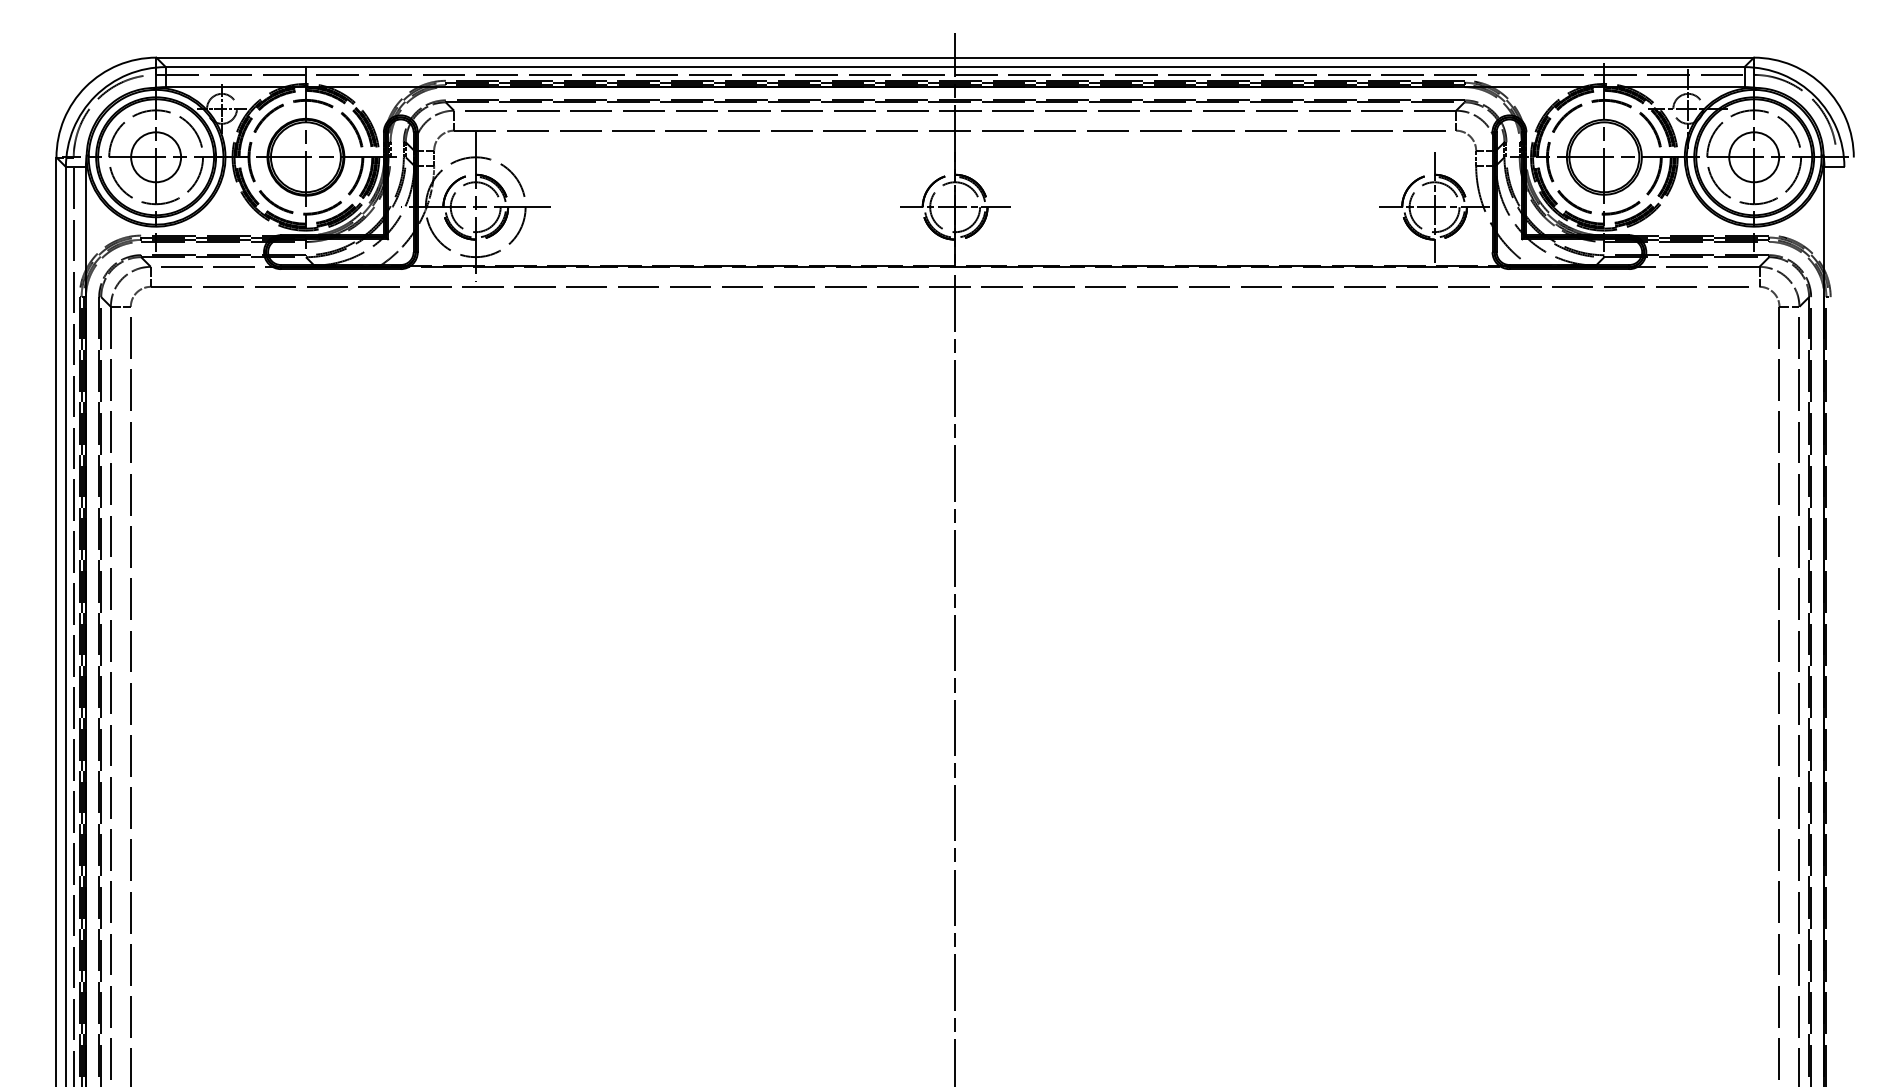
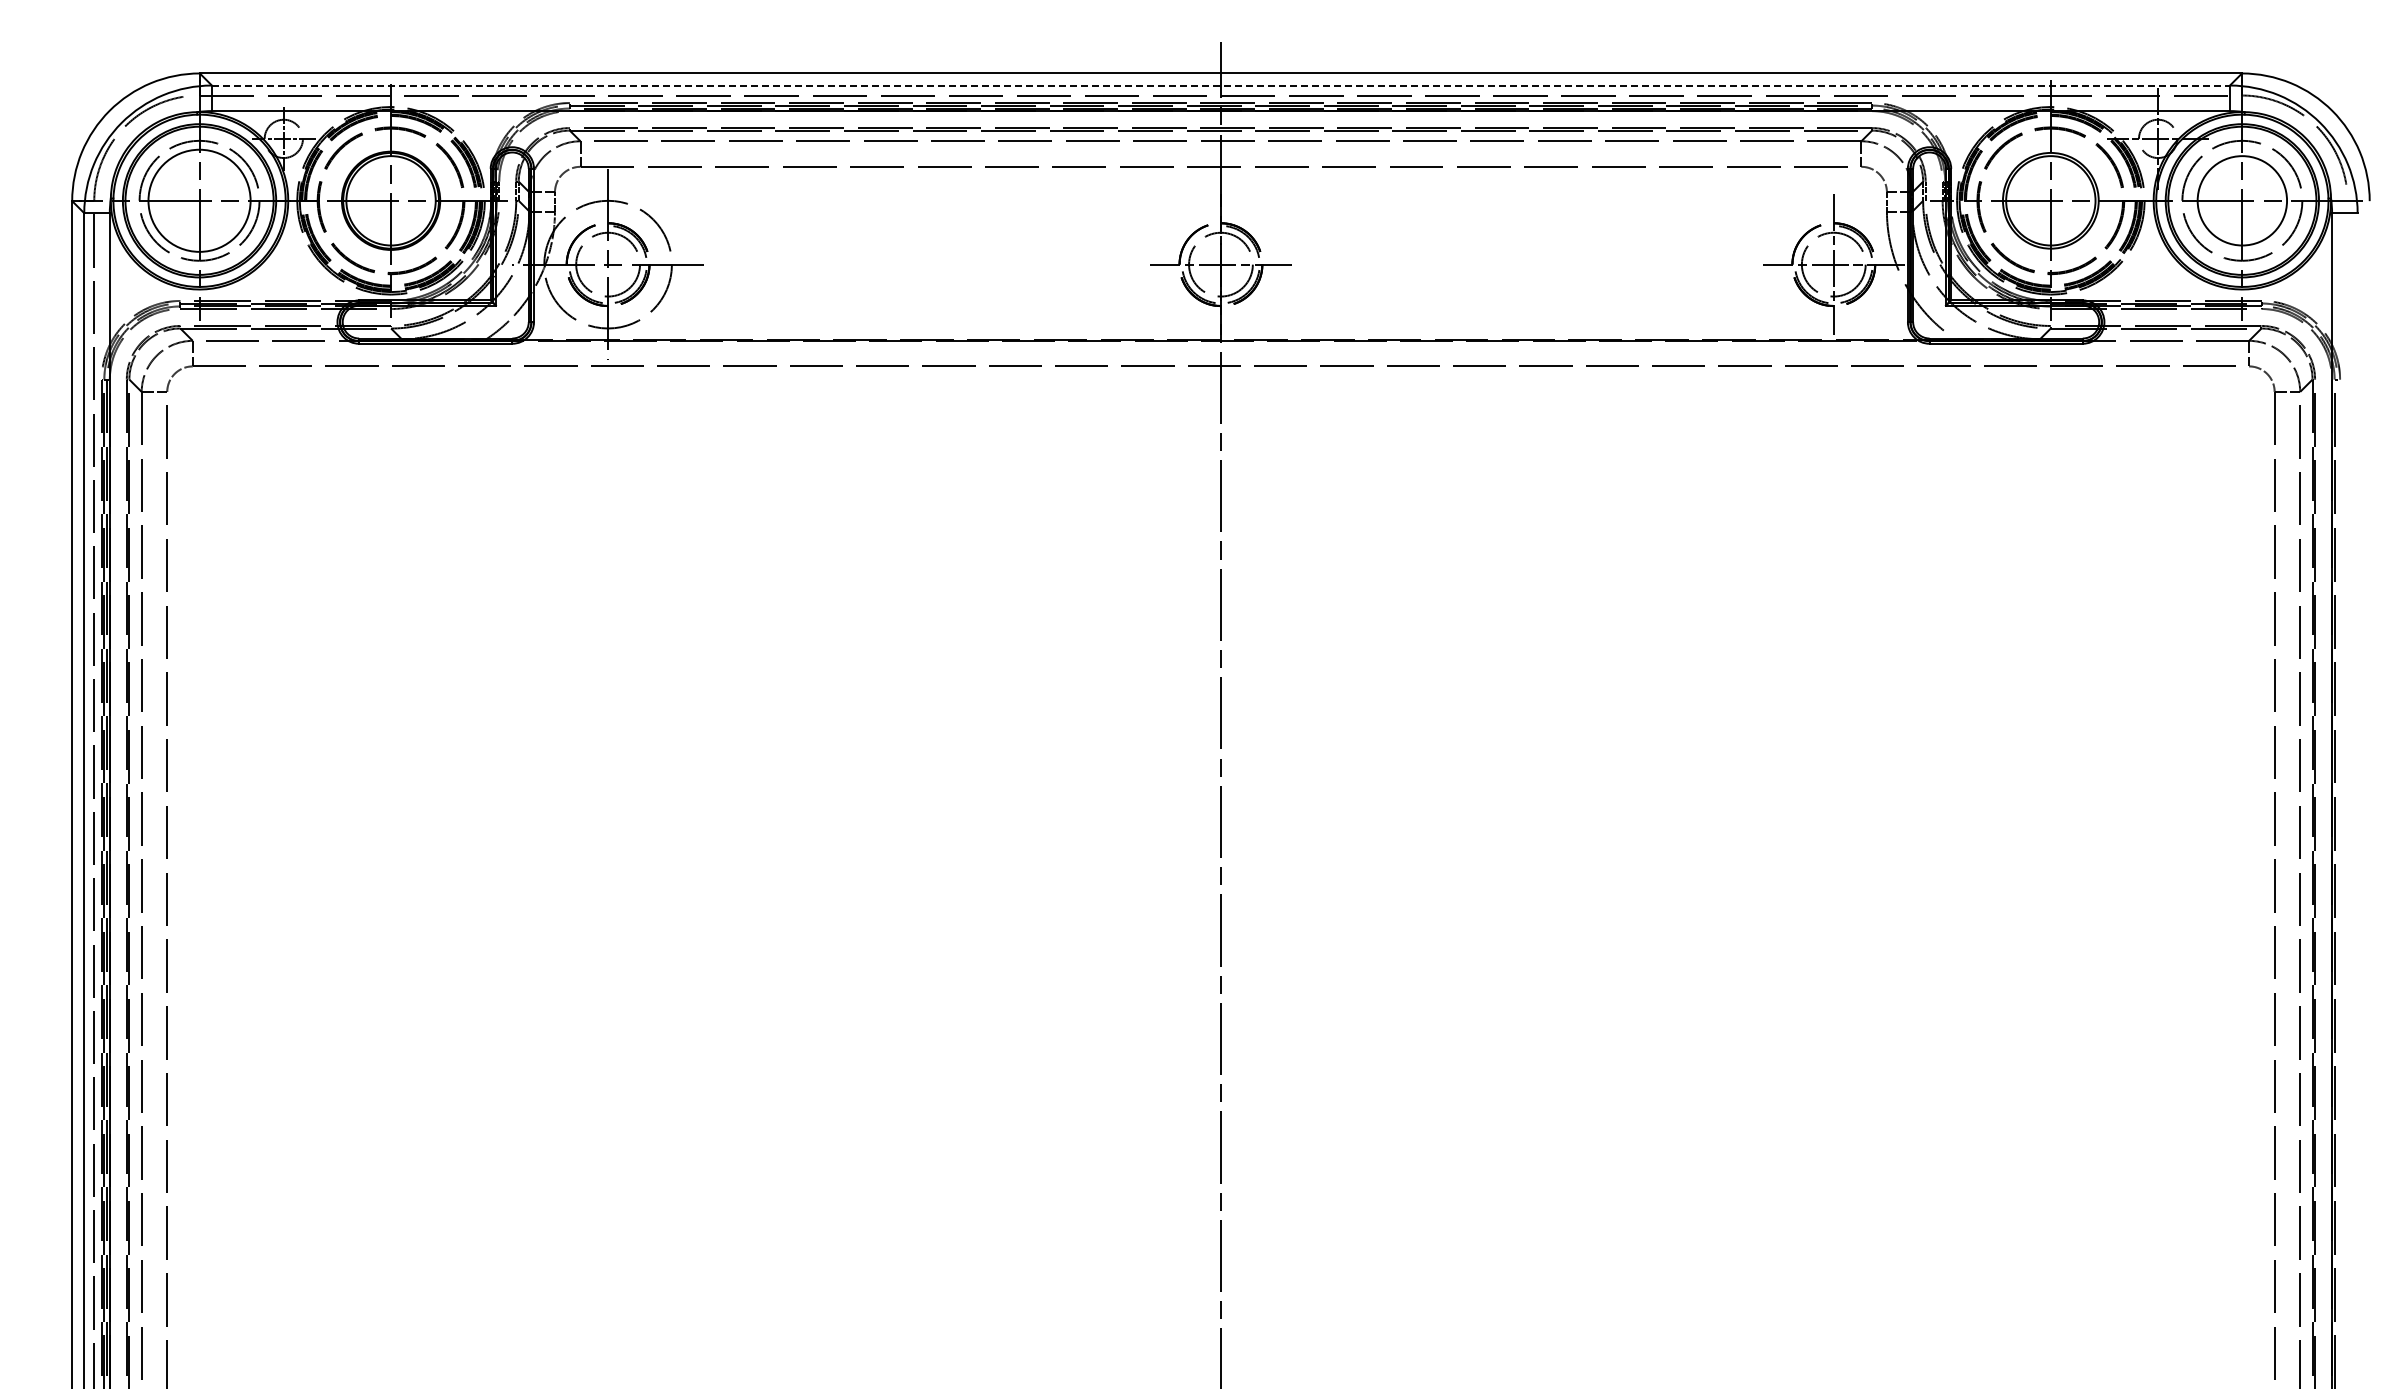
line: (955, 67) -> (1221, 85), solid -> dashed
circle: (156, 157) -> (199, 200), size x1.6
circle: (1754, 157) -> (2242, 200), size x1.4

